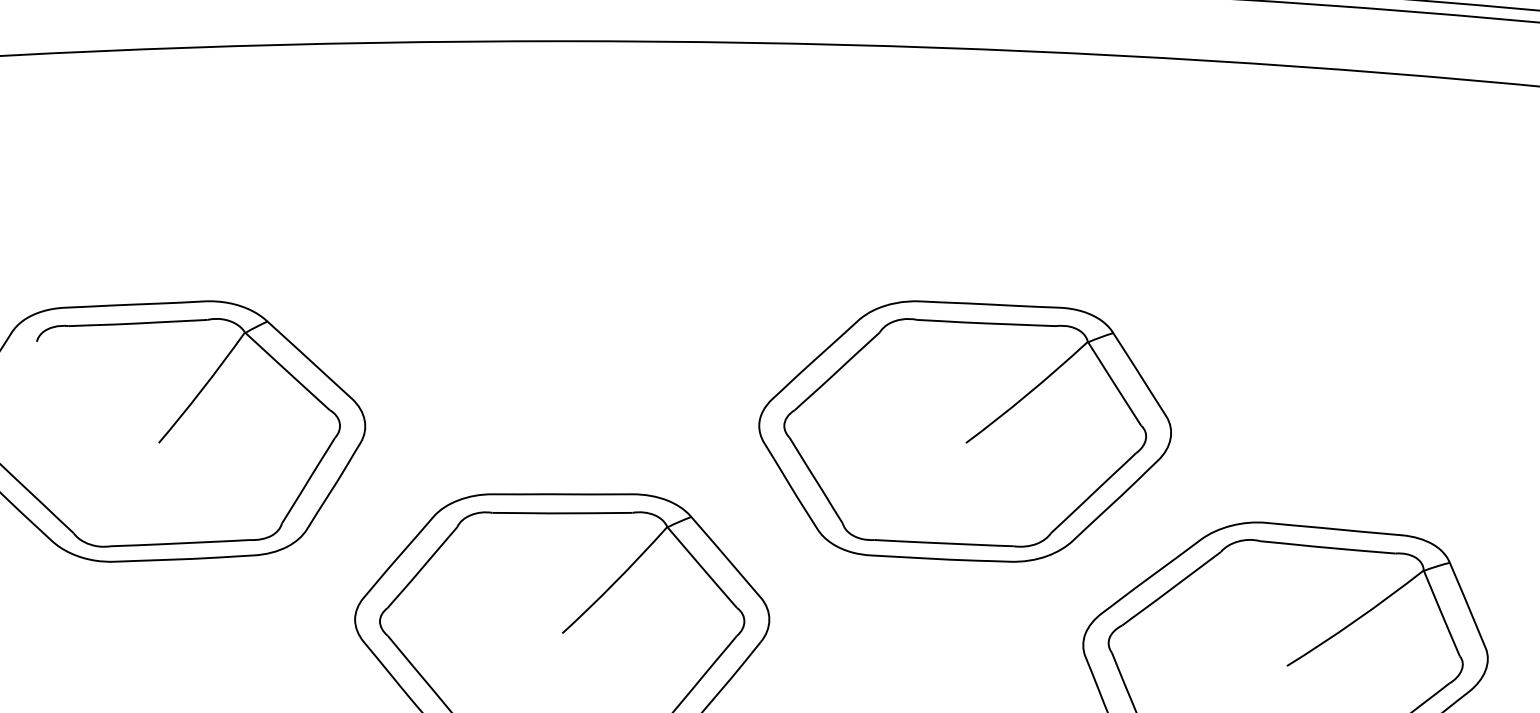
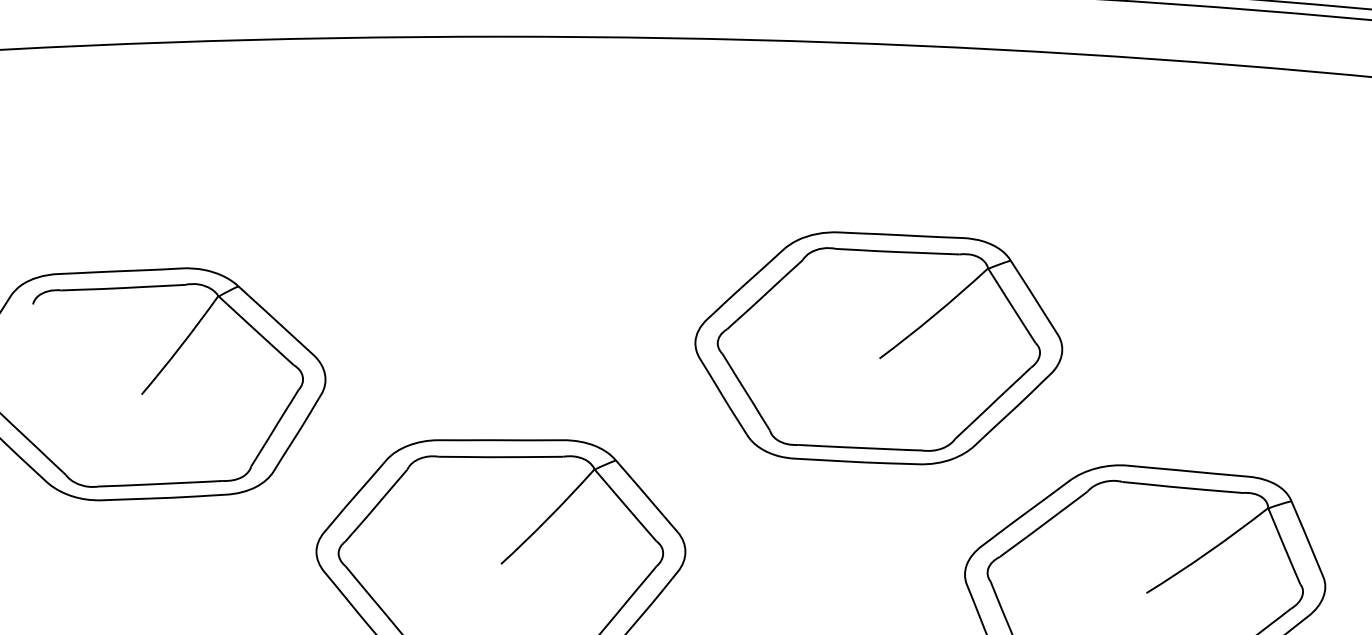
part: (964, 431) -> (878, 348), moved

